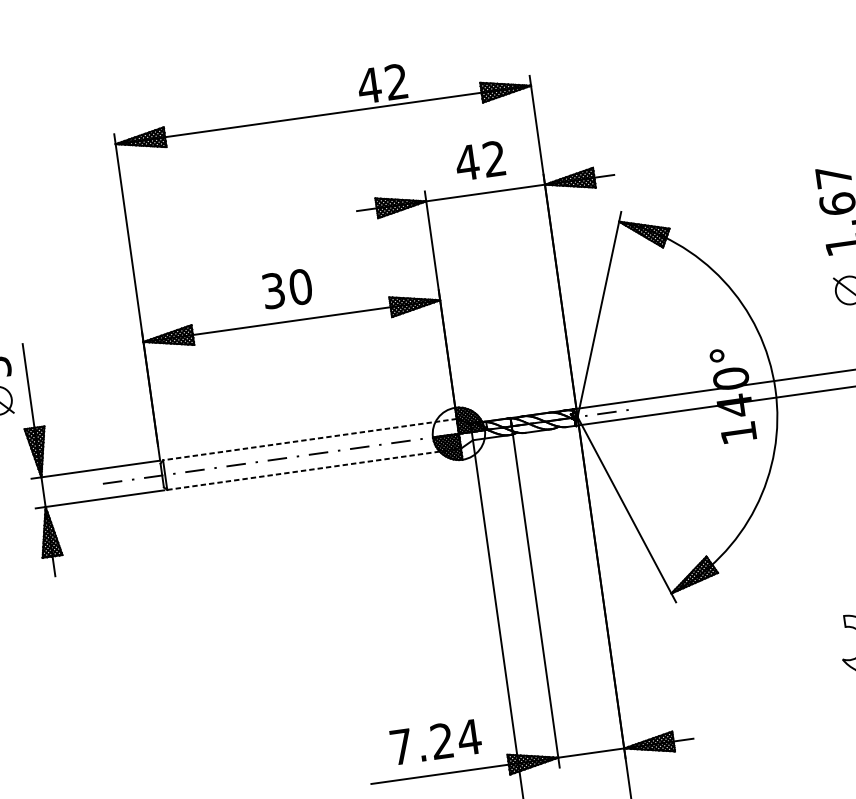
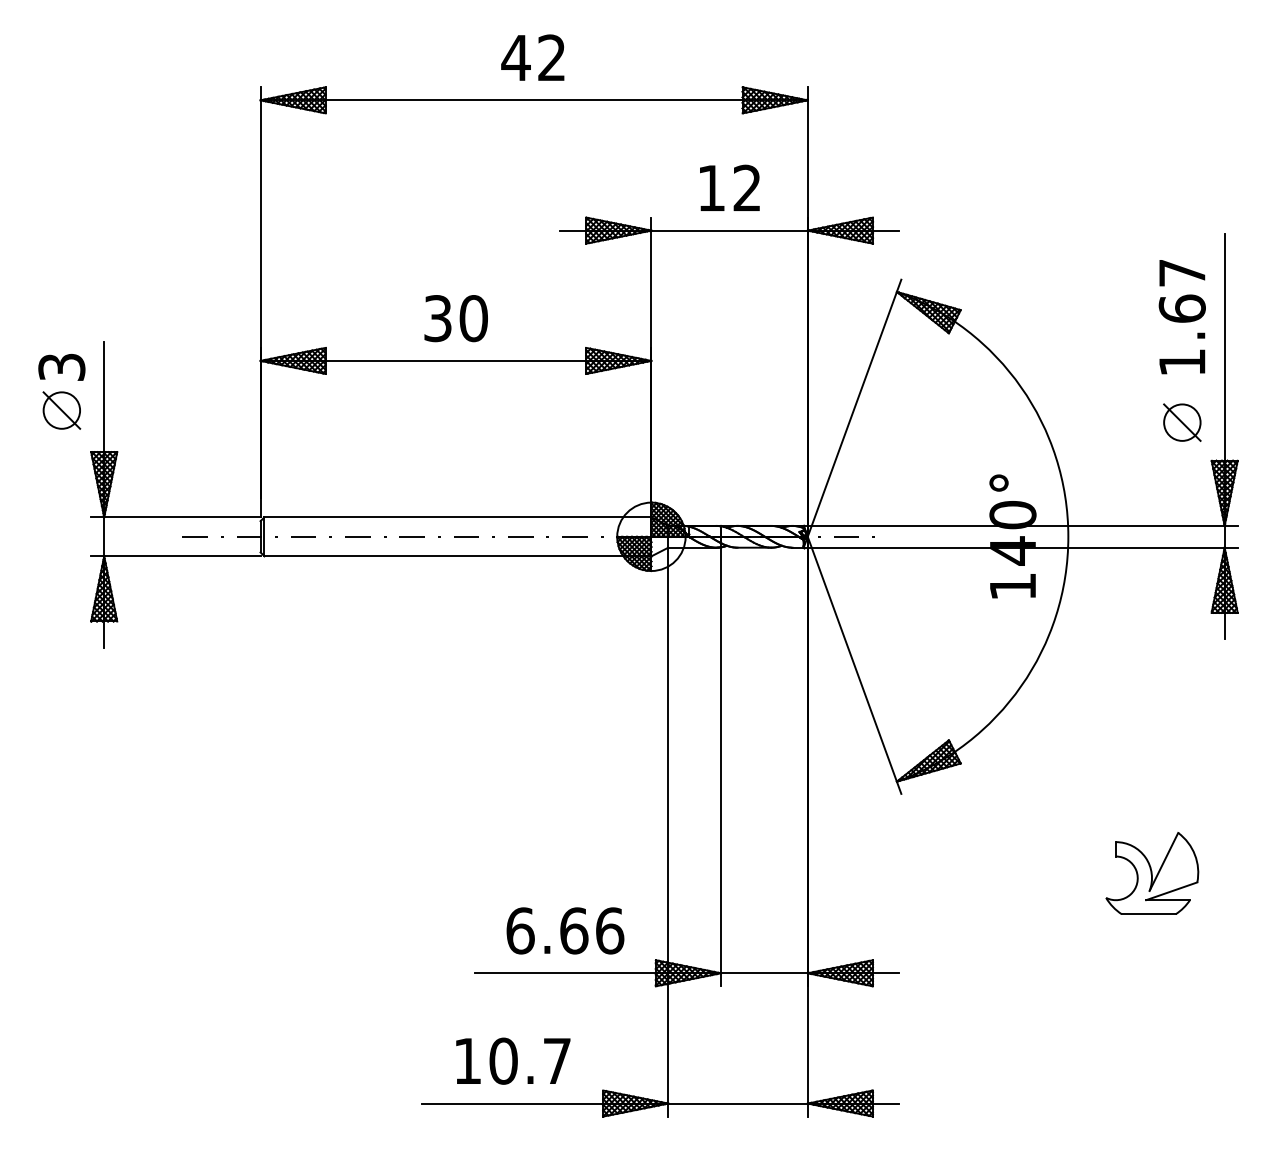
text: (381, 83) -> (532, 57), moved
text: (467, 162) -> (711, 187), 42 -> 12
line: (309, 439) -> (457, 517), dashed -> solid
line: (314, 469) -> (458, 556), dashed -> solid
text: (435, 741) -> (565, 930), 7.24 -> 6.66

